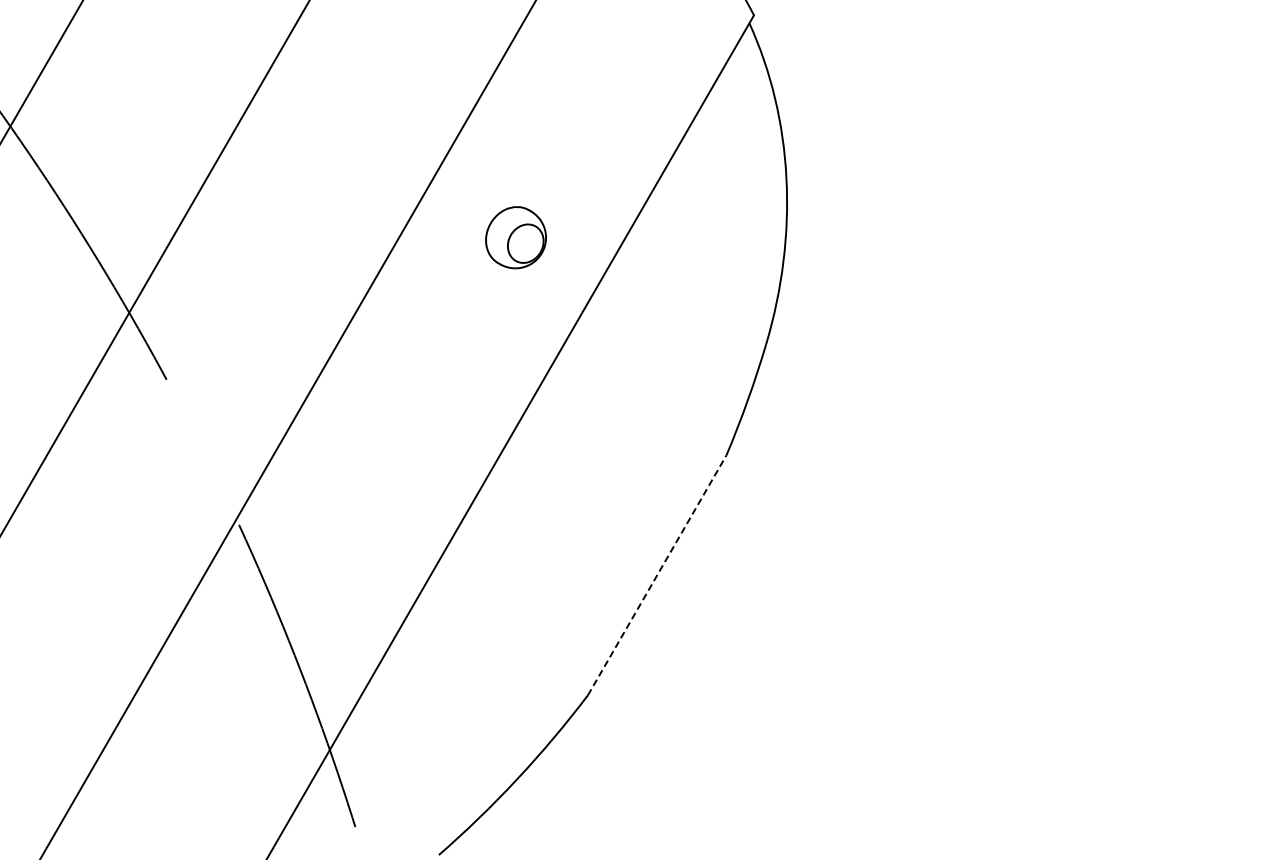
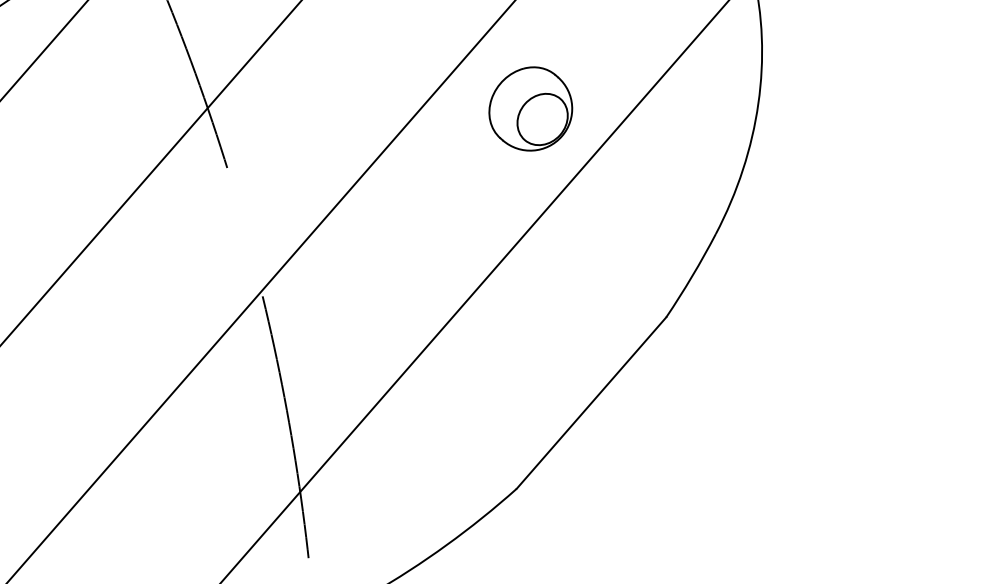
part: (515, 237) -> (530, 108), size x1.67
line: (657, 575) -> (591, 403), dashed -> solid

